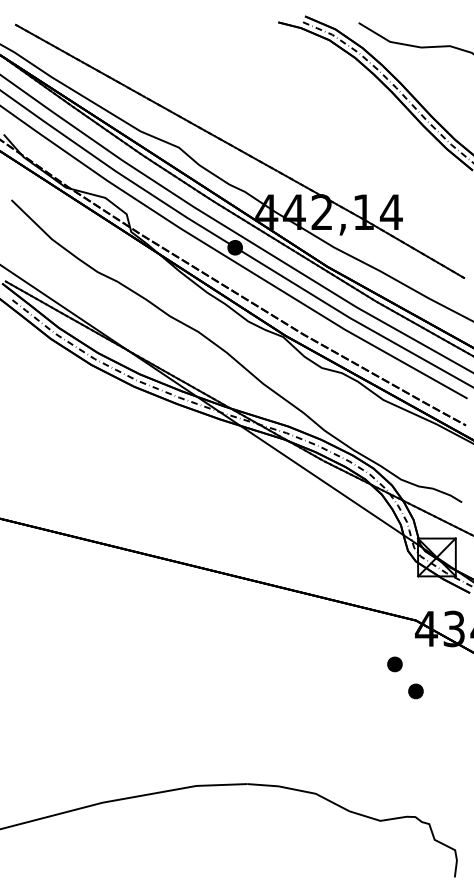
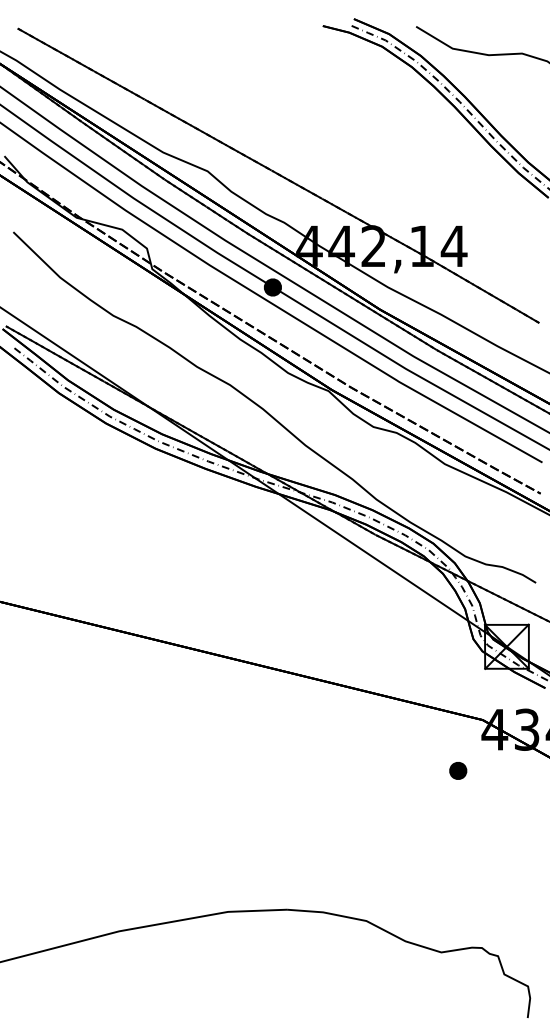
part: (415, 691) -> (482, 802), removed

